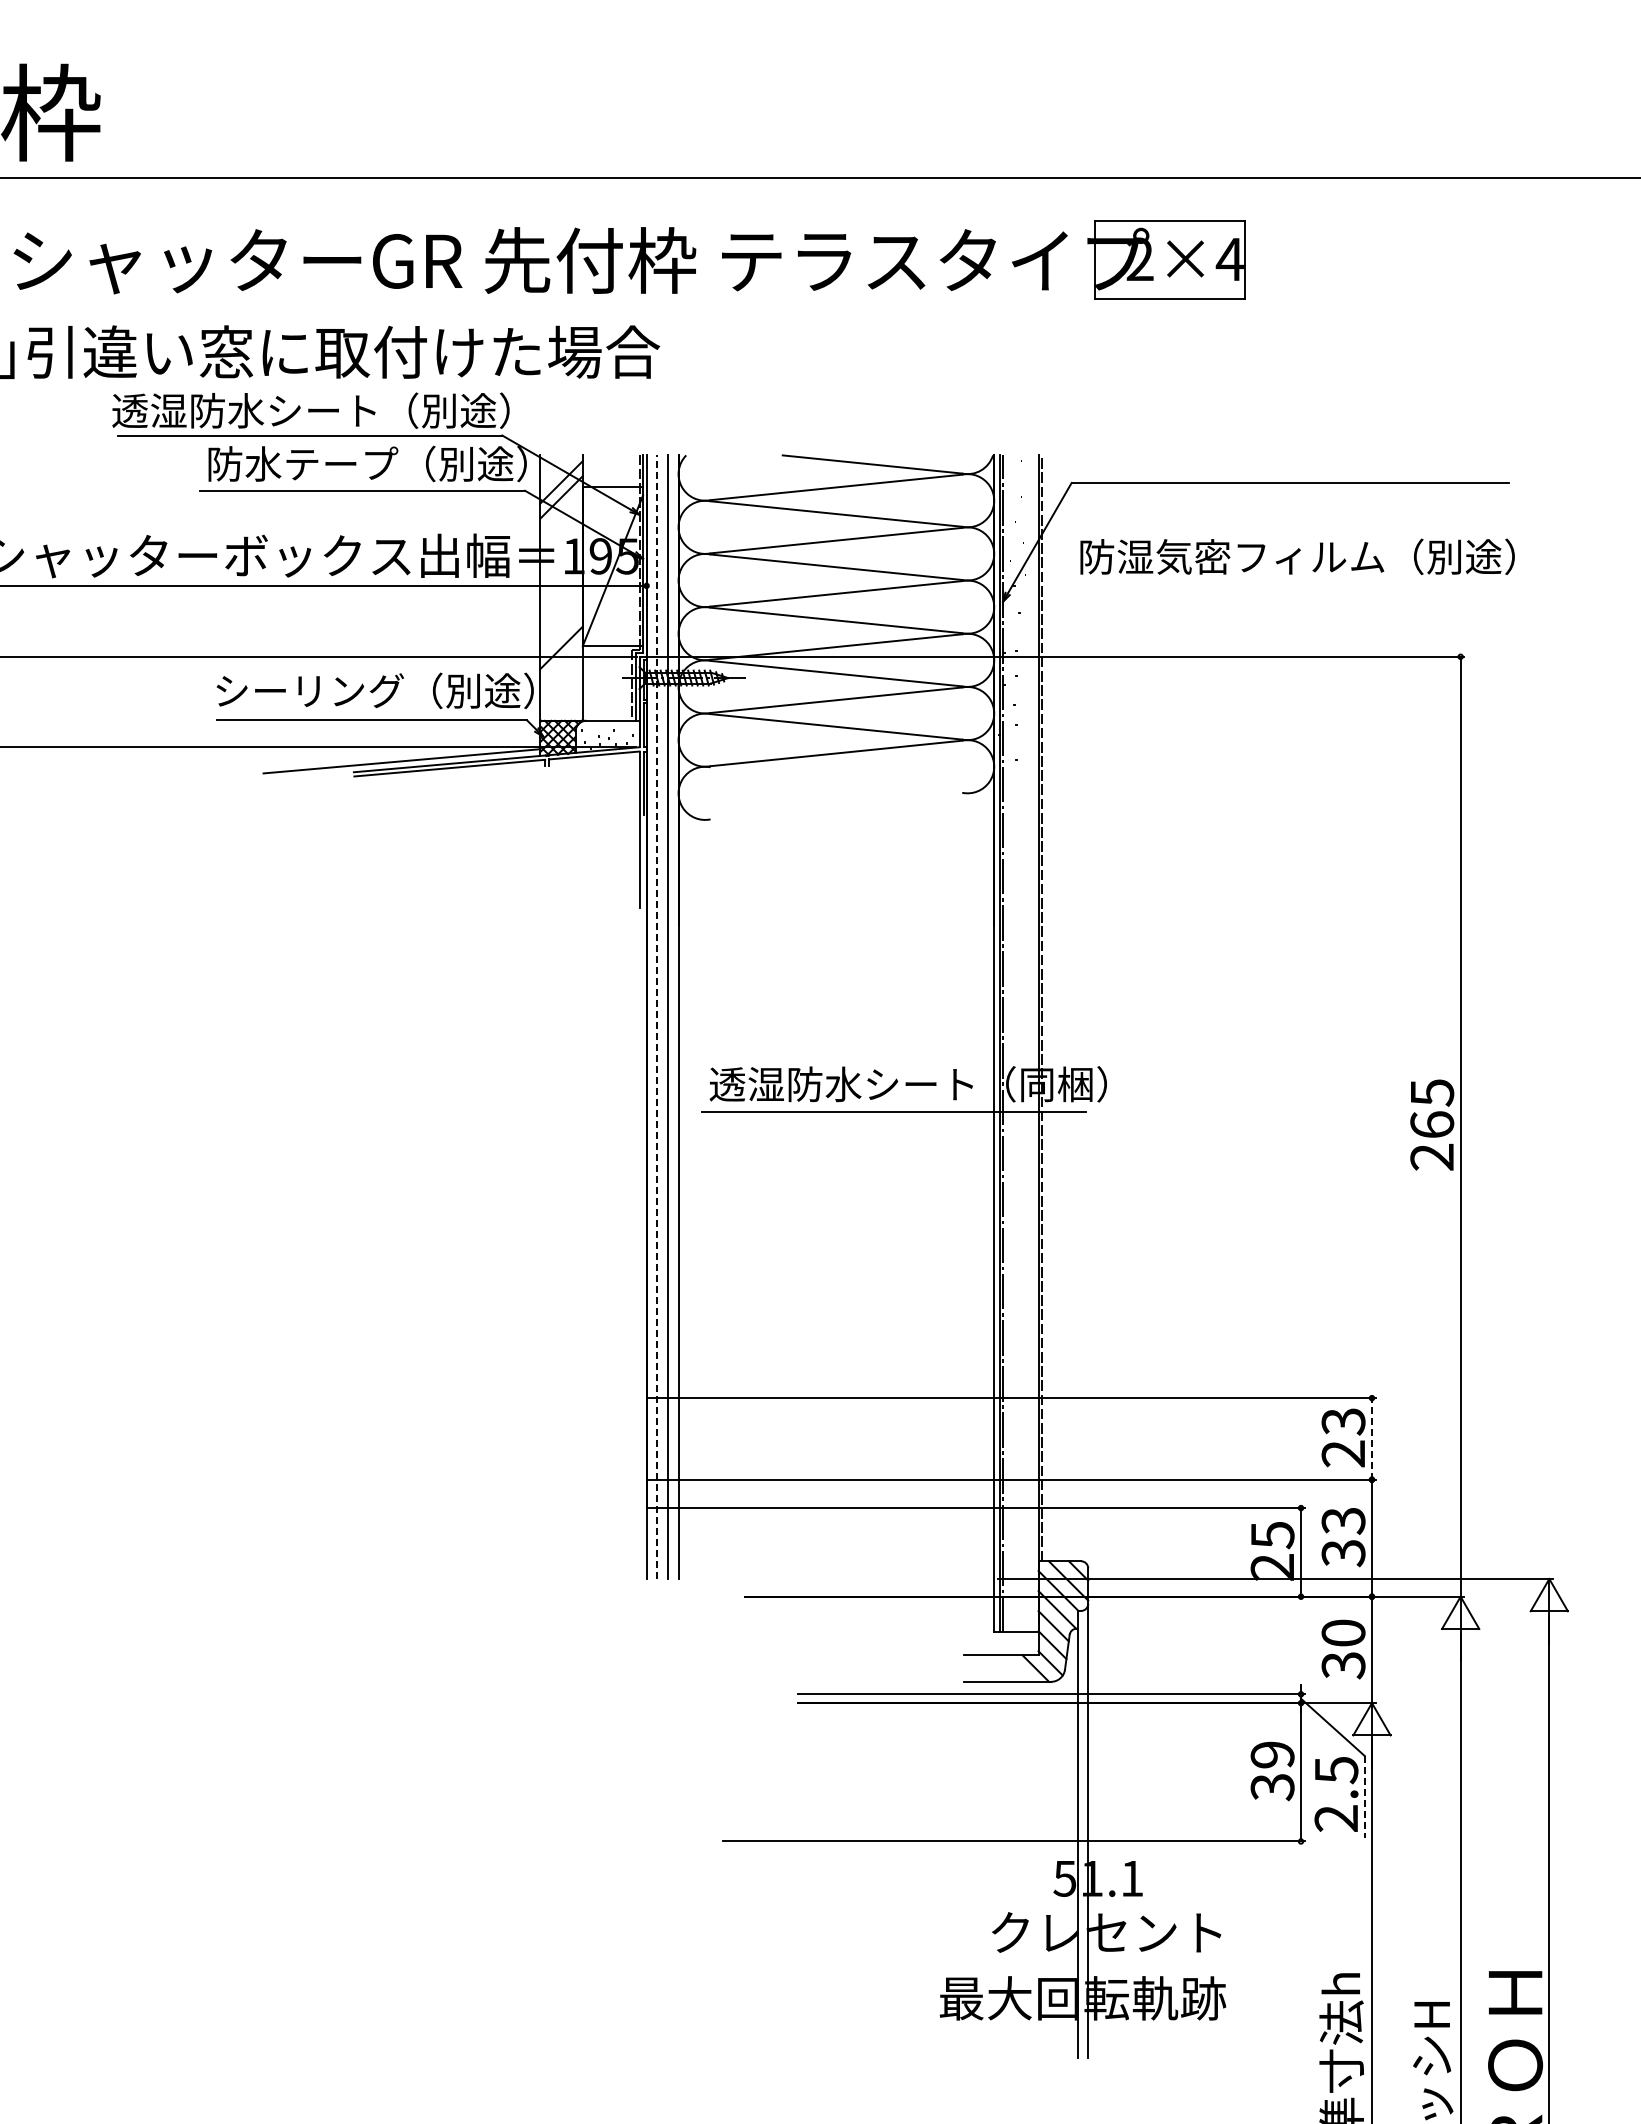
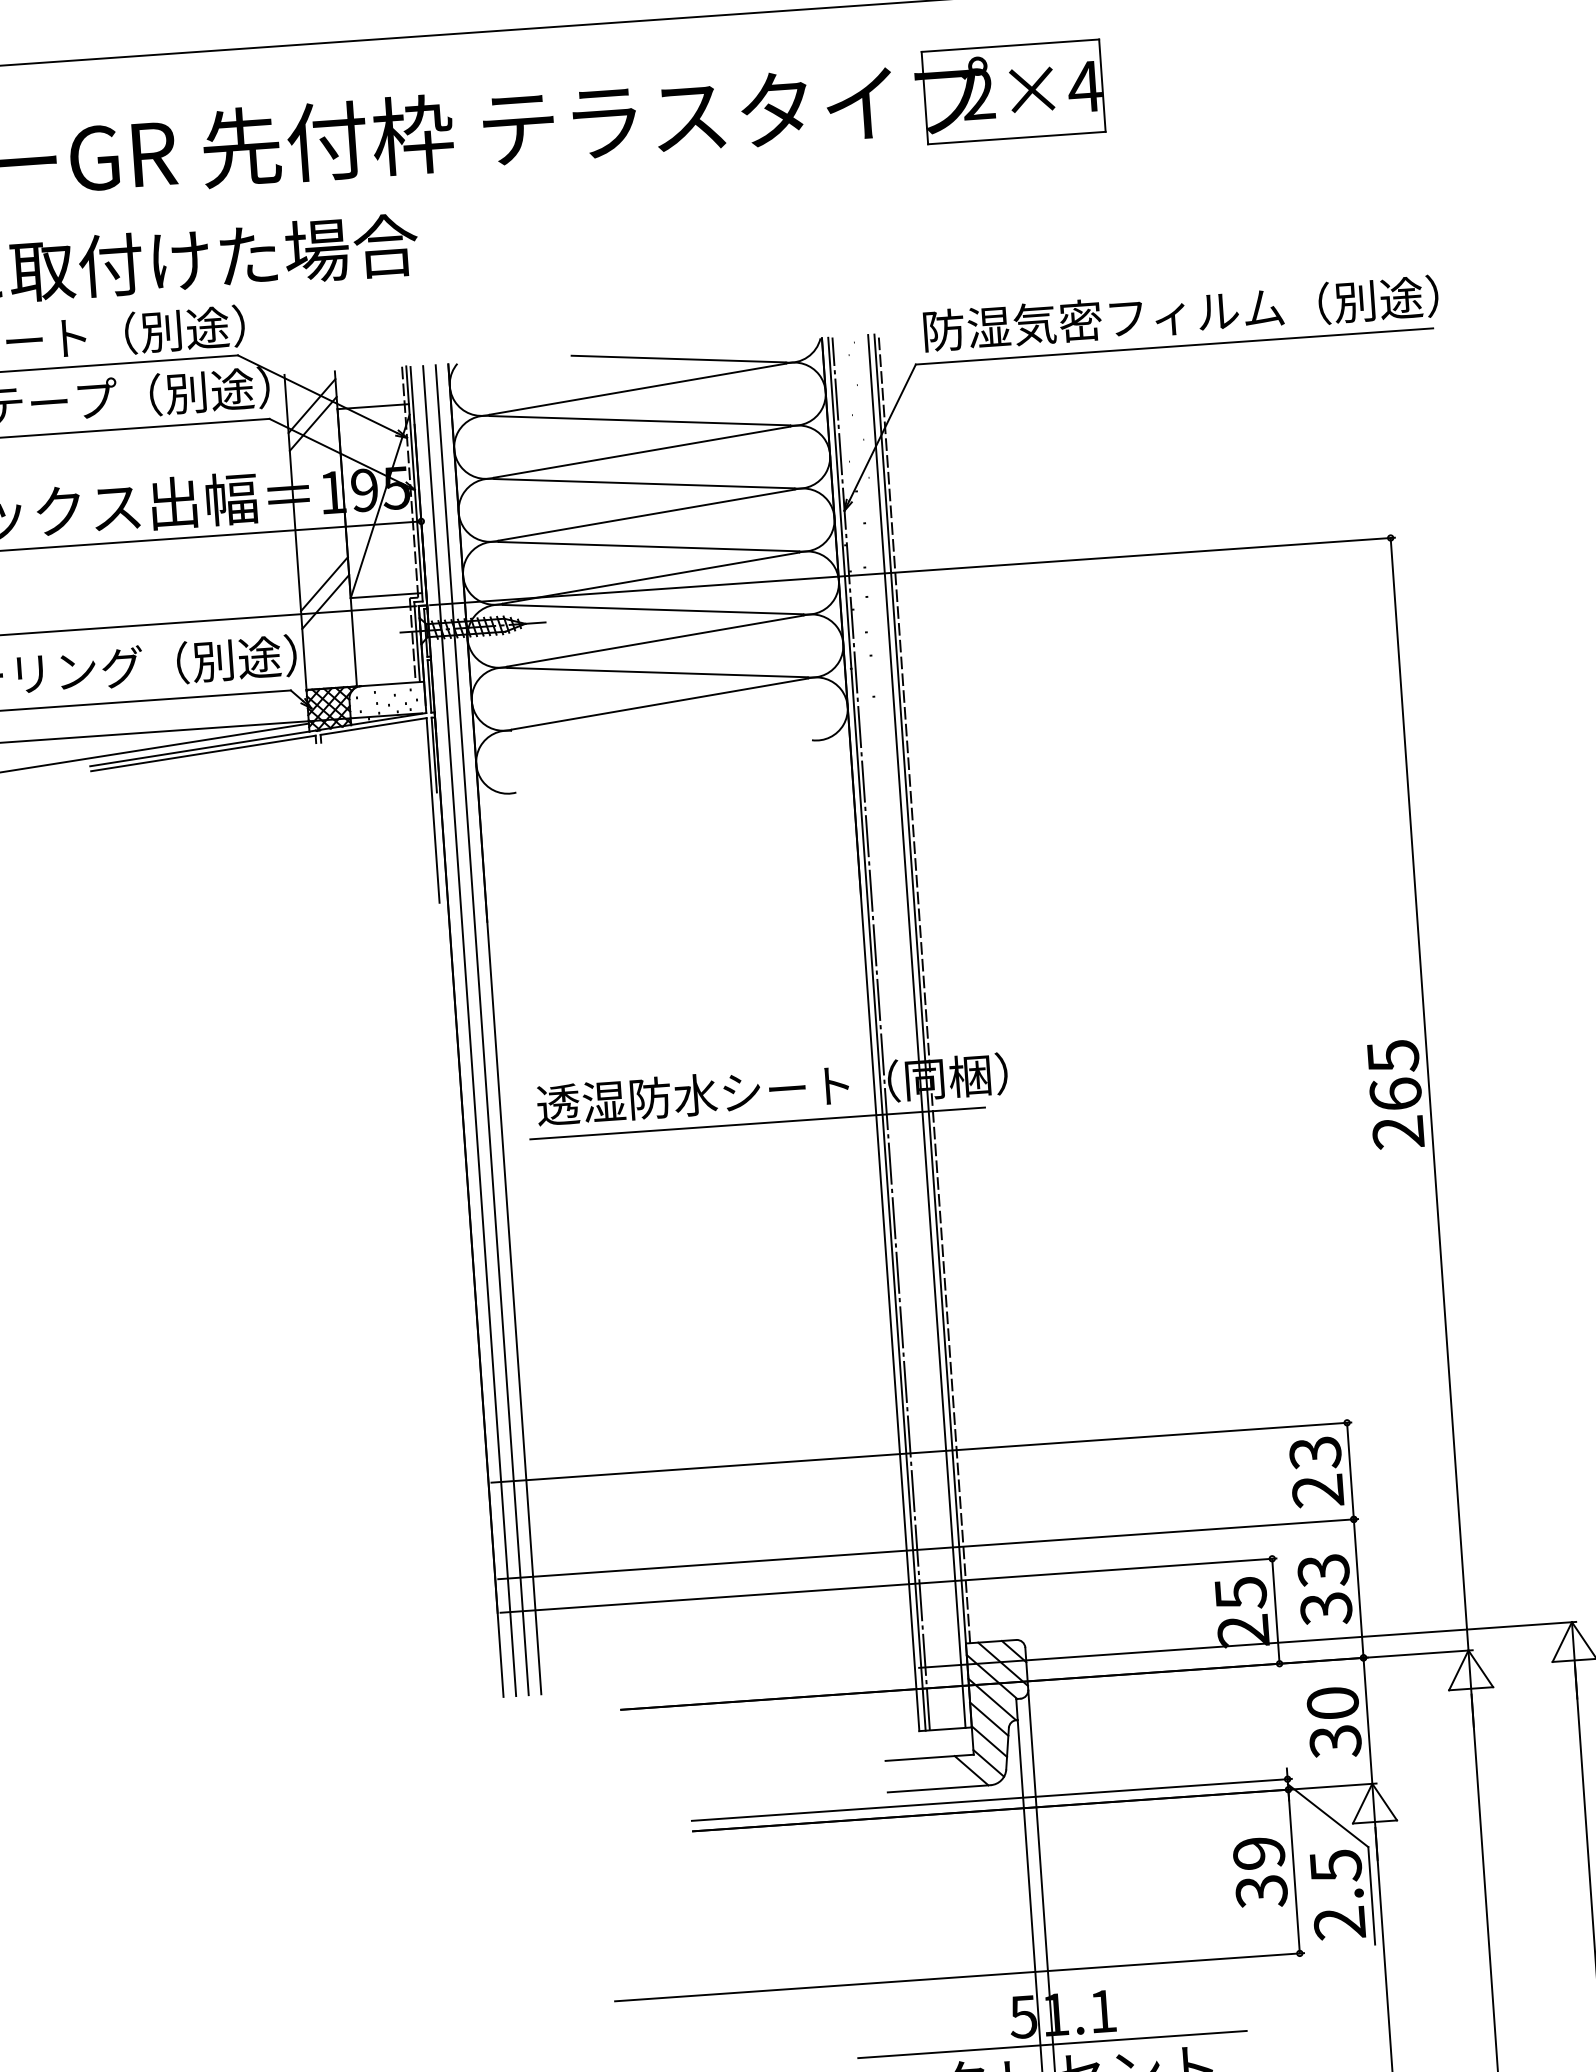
text: (1297, 556) -> (1180, 313), moved
line: (561, 632) -> (324, 583), added
line: (657, 1017) -> (469, 1031), dashed -> solid
line: (1033, 1043) -> (917, 1031), added
line: (1371, 1438) -> (1349, 1470), dashed -> solid
line: (1364, 1797) -> (1371, 1896), dashed -> solid
line: (1087, 1903) -> (1052, 2044), added

